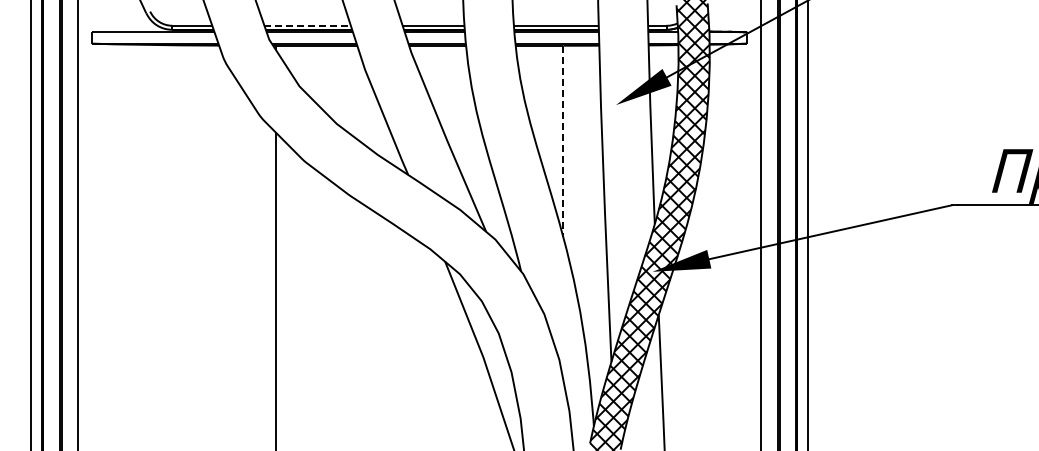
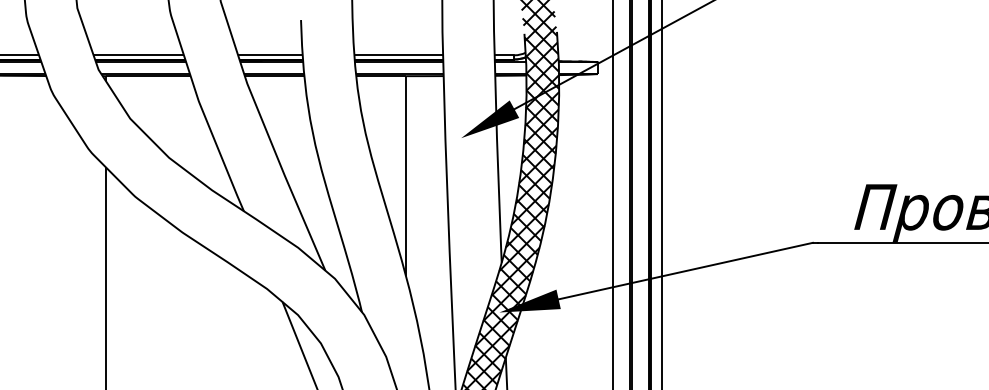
line: (308, 25) -> (139, 54), dashed -> solid
line: (563, 141) -> (406, 176), dashed -> solid

